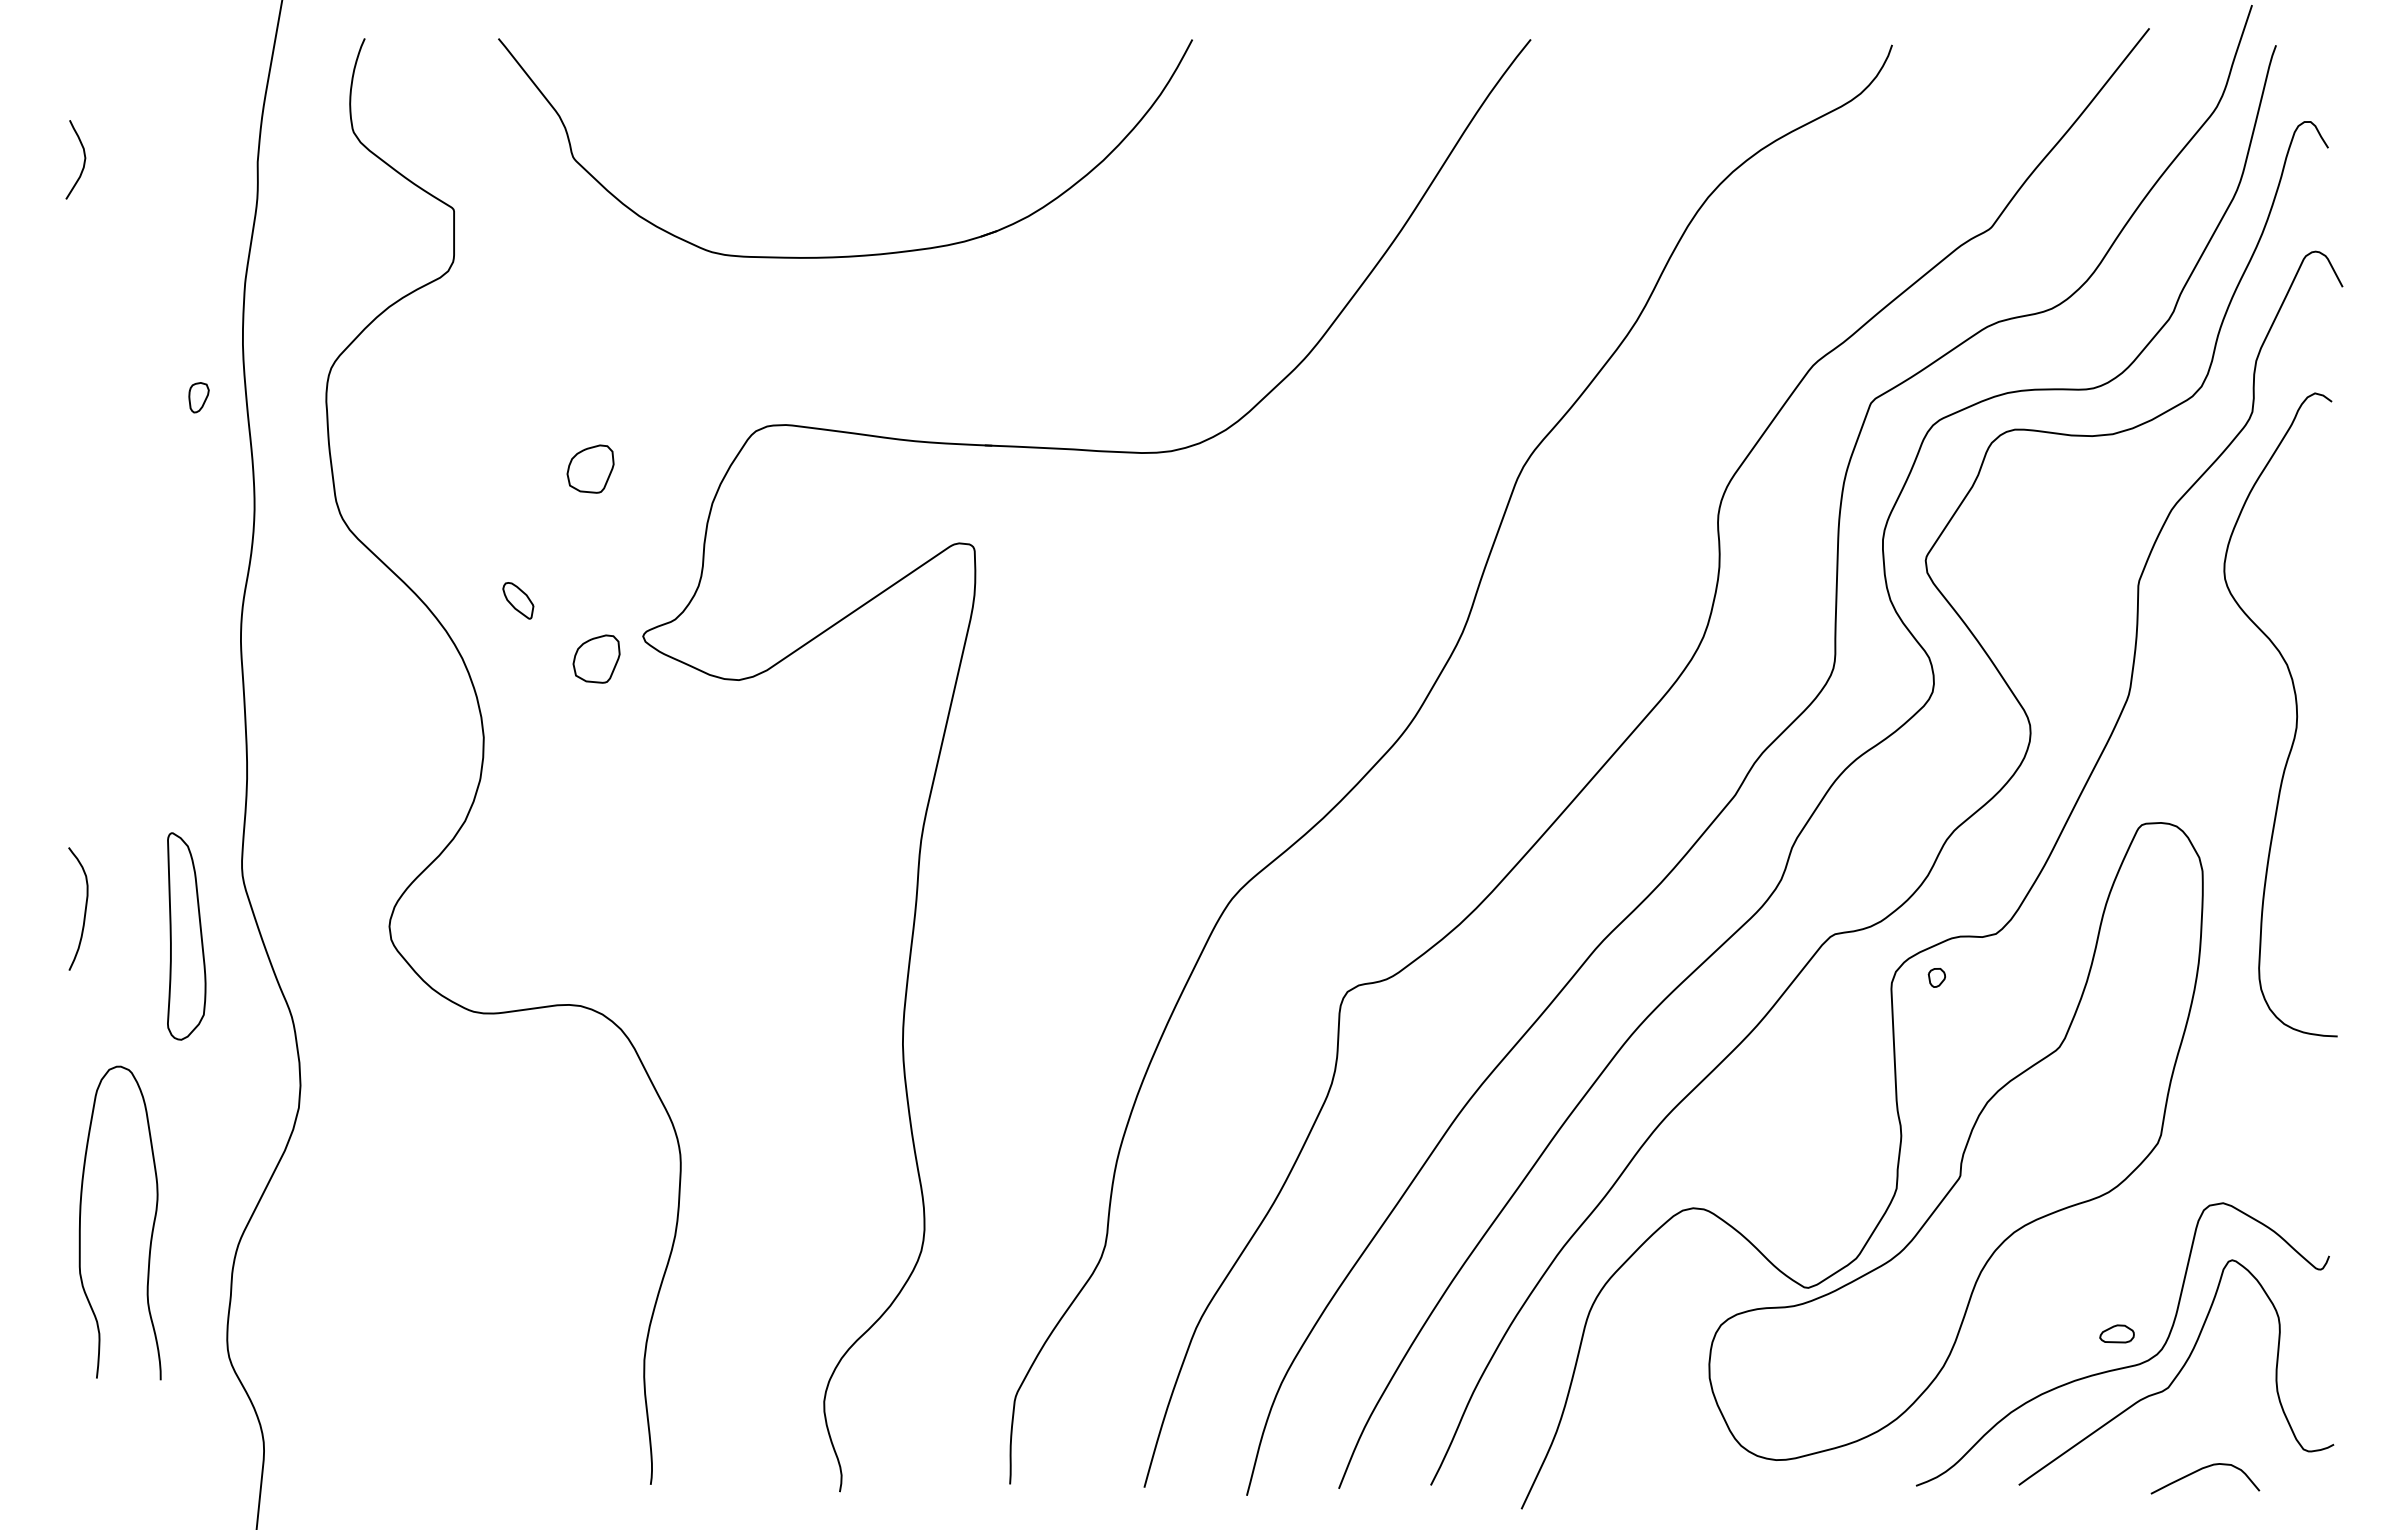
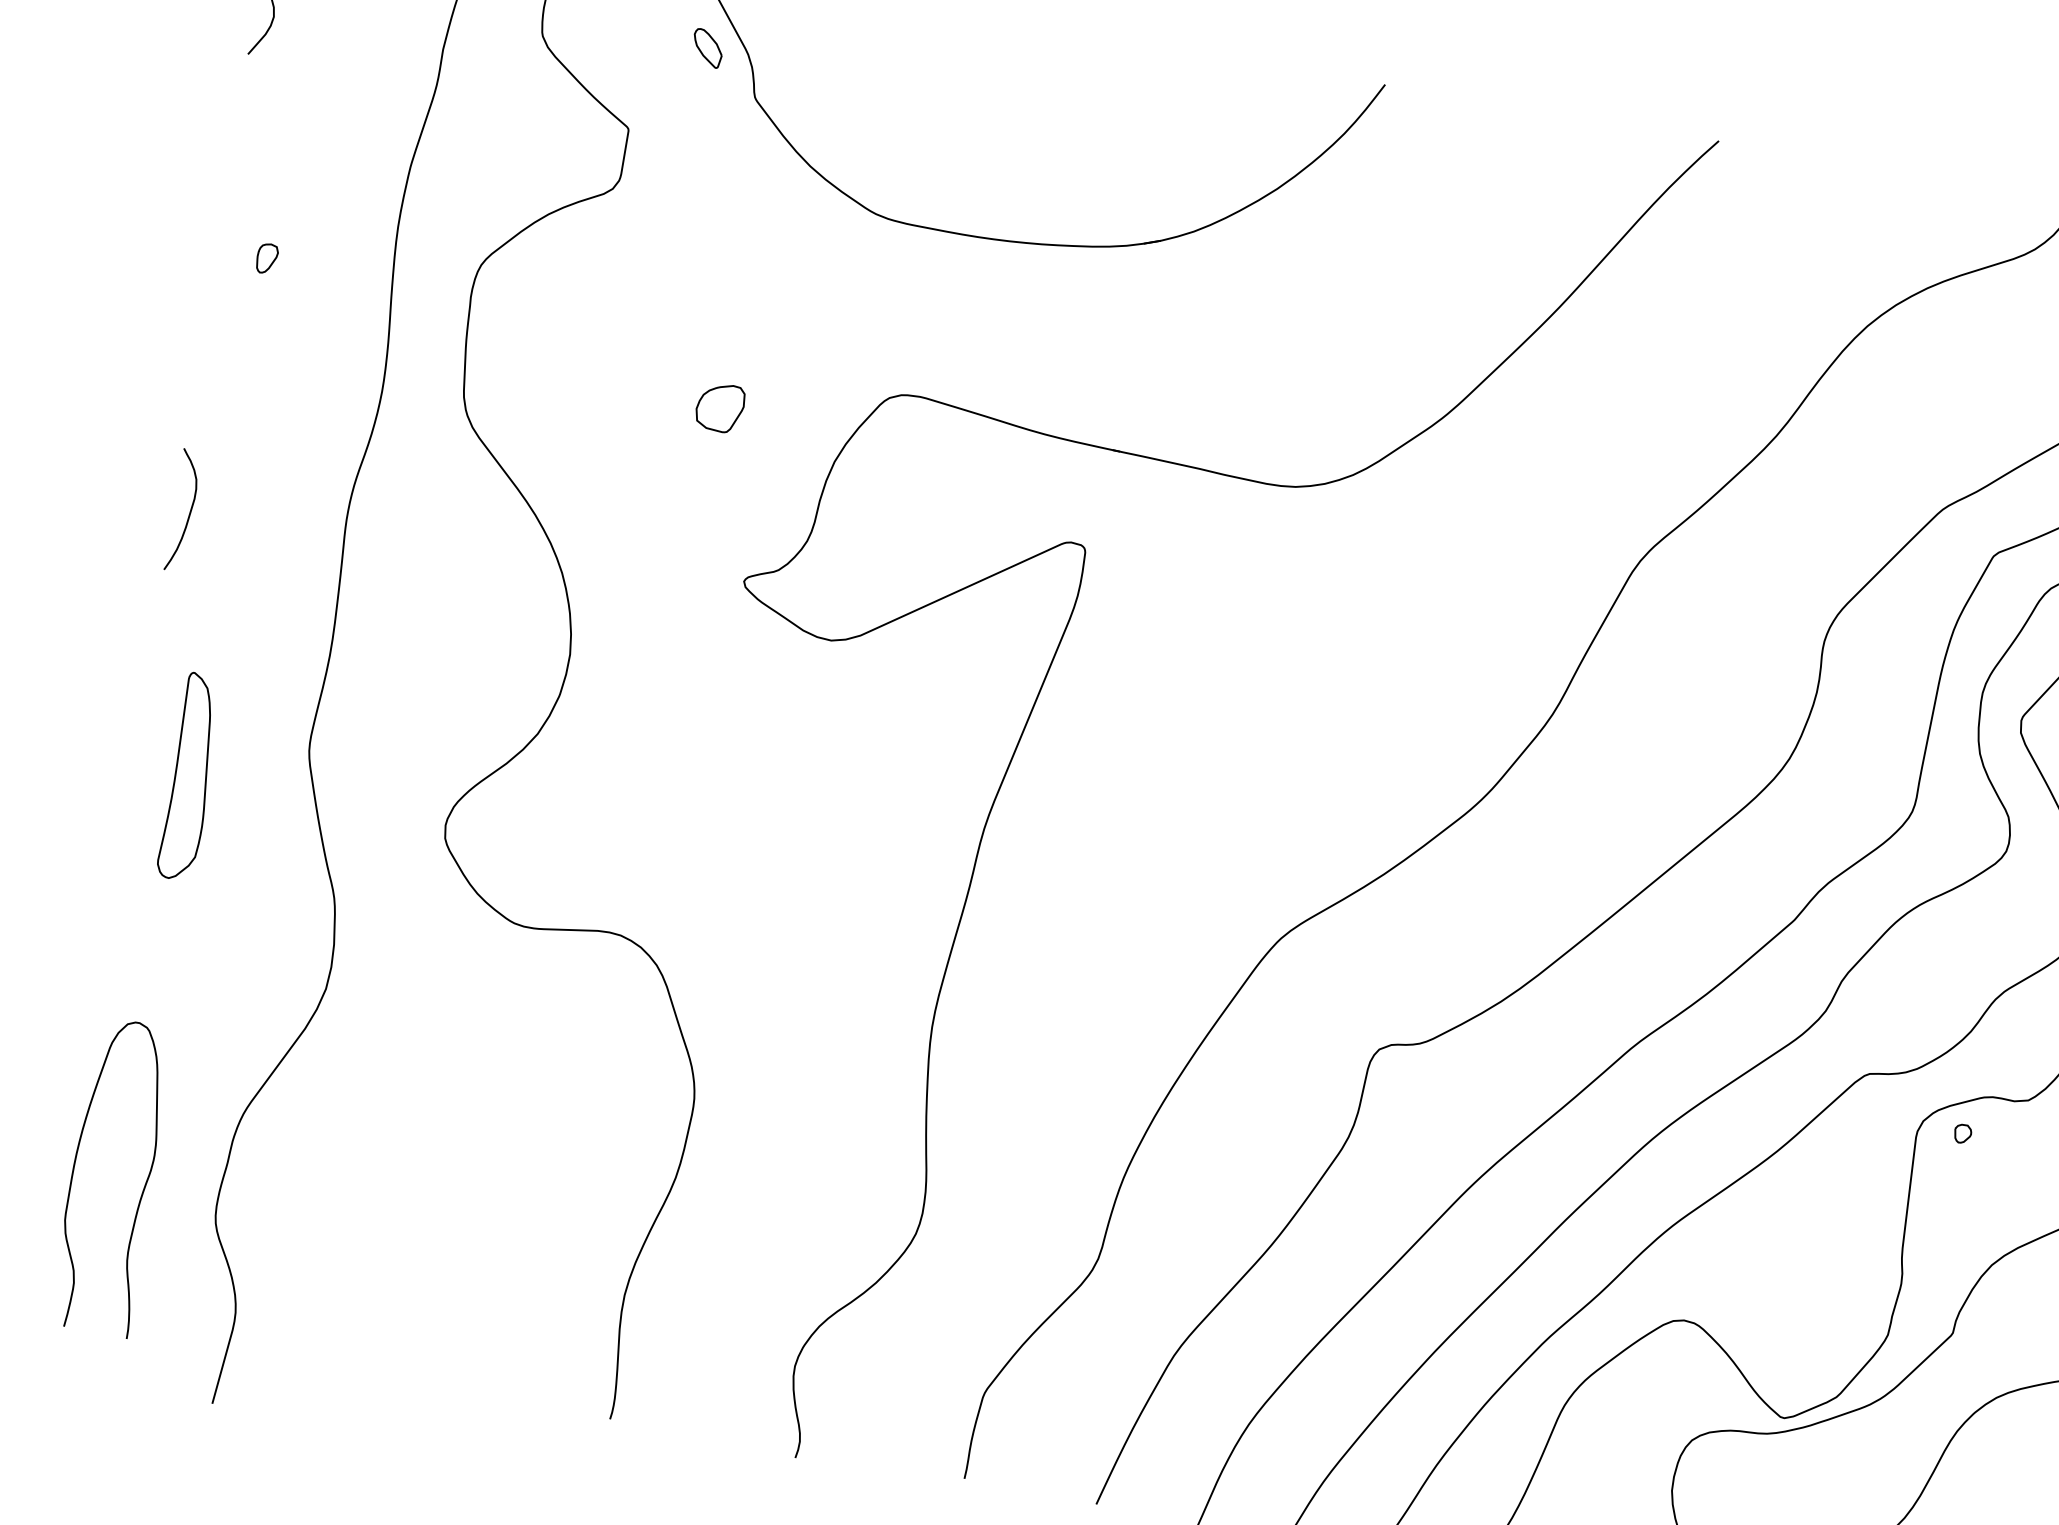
part: (198, 397) -> (266, 258), moved
part: (518, 600) -> (707, 48), moved
part: (596, 658) -> (694, 595), removed
curve: (84, 909) -> (189, 512), moved
part: (186, 936) -> (191, 777), moved
curve: (152, 1225) -> (144, 1185), moved

